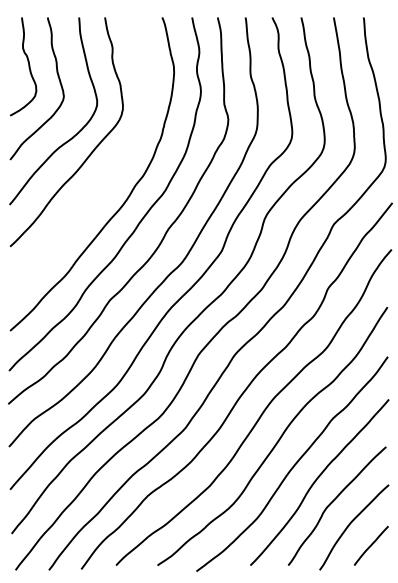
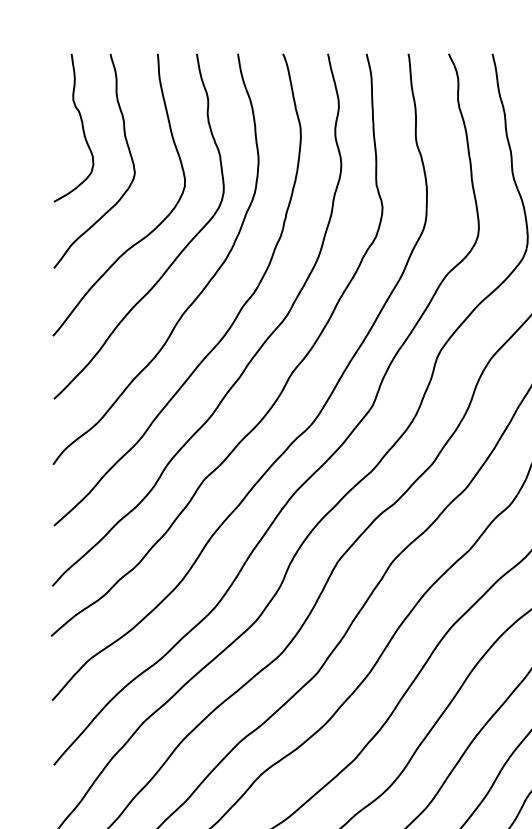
curve: (103, 179) -> (194, 297), added

